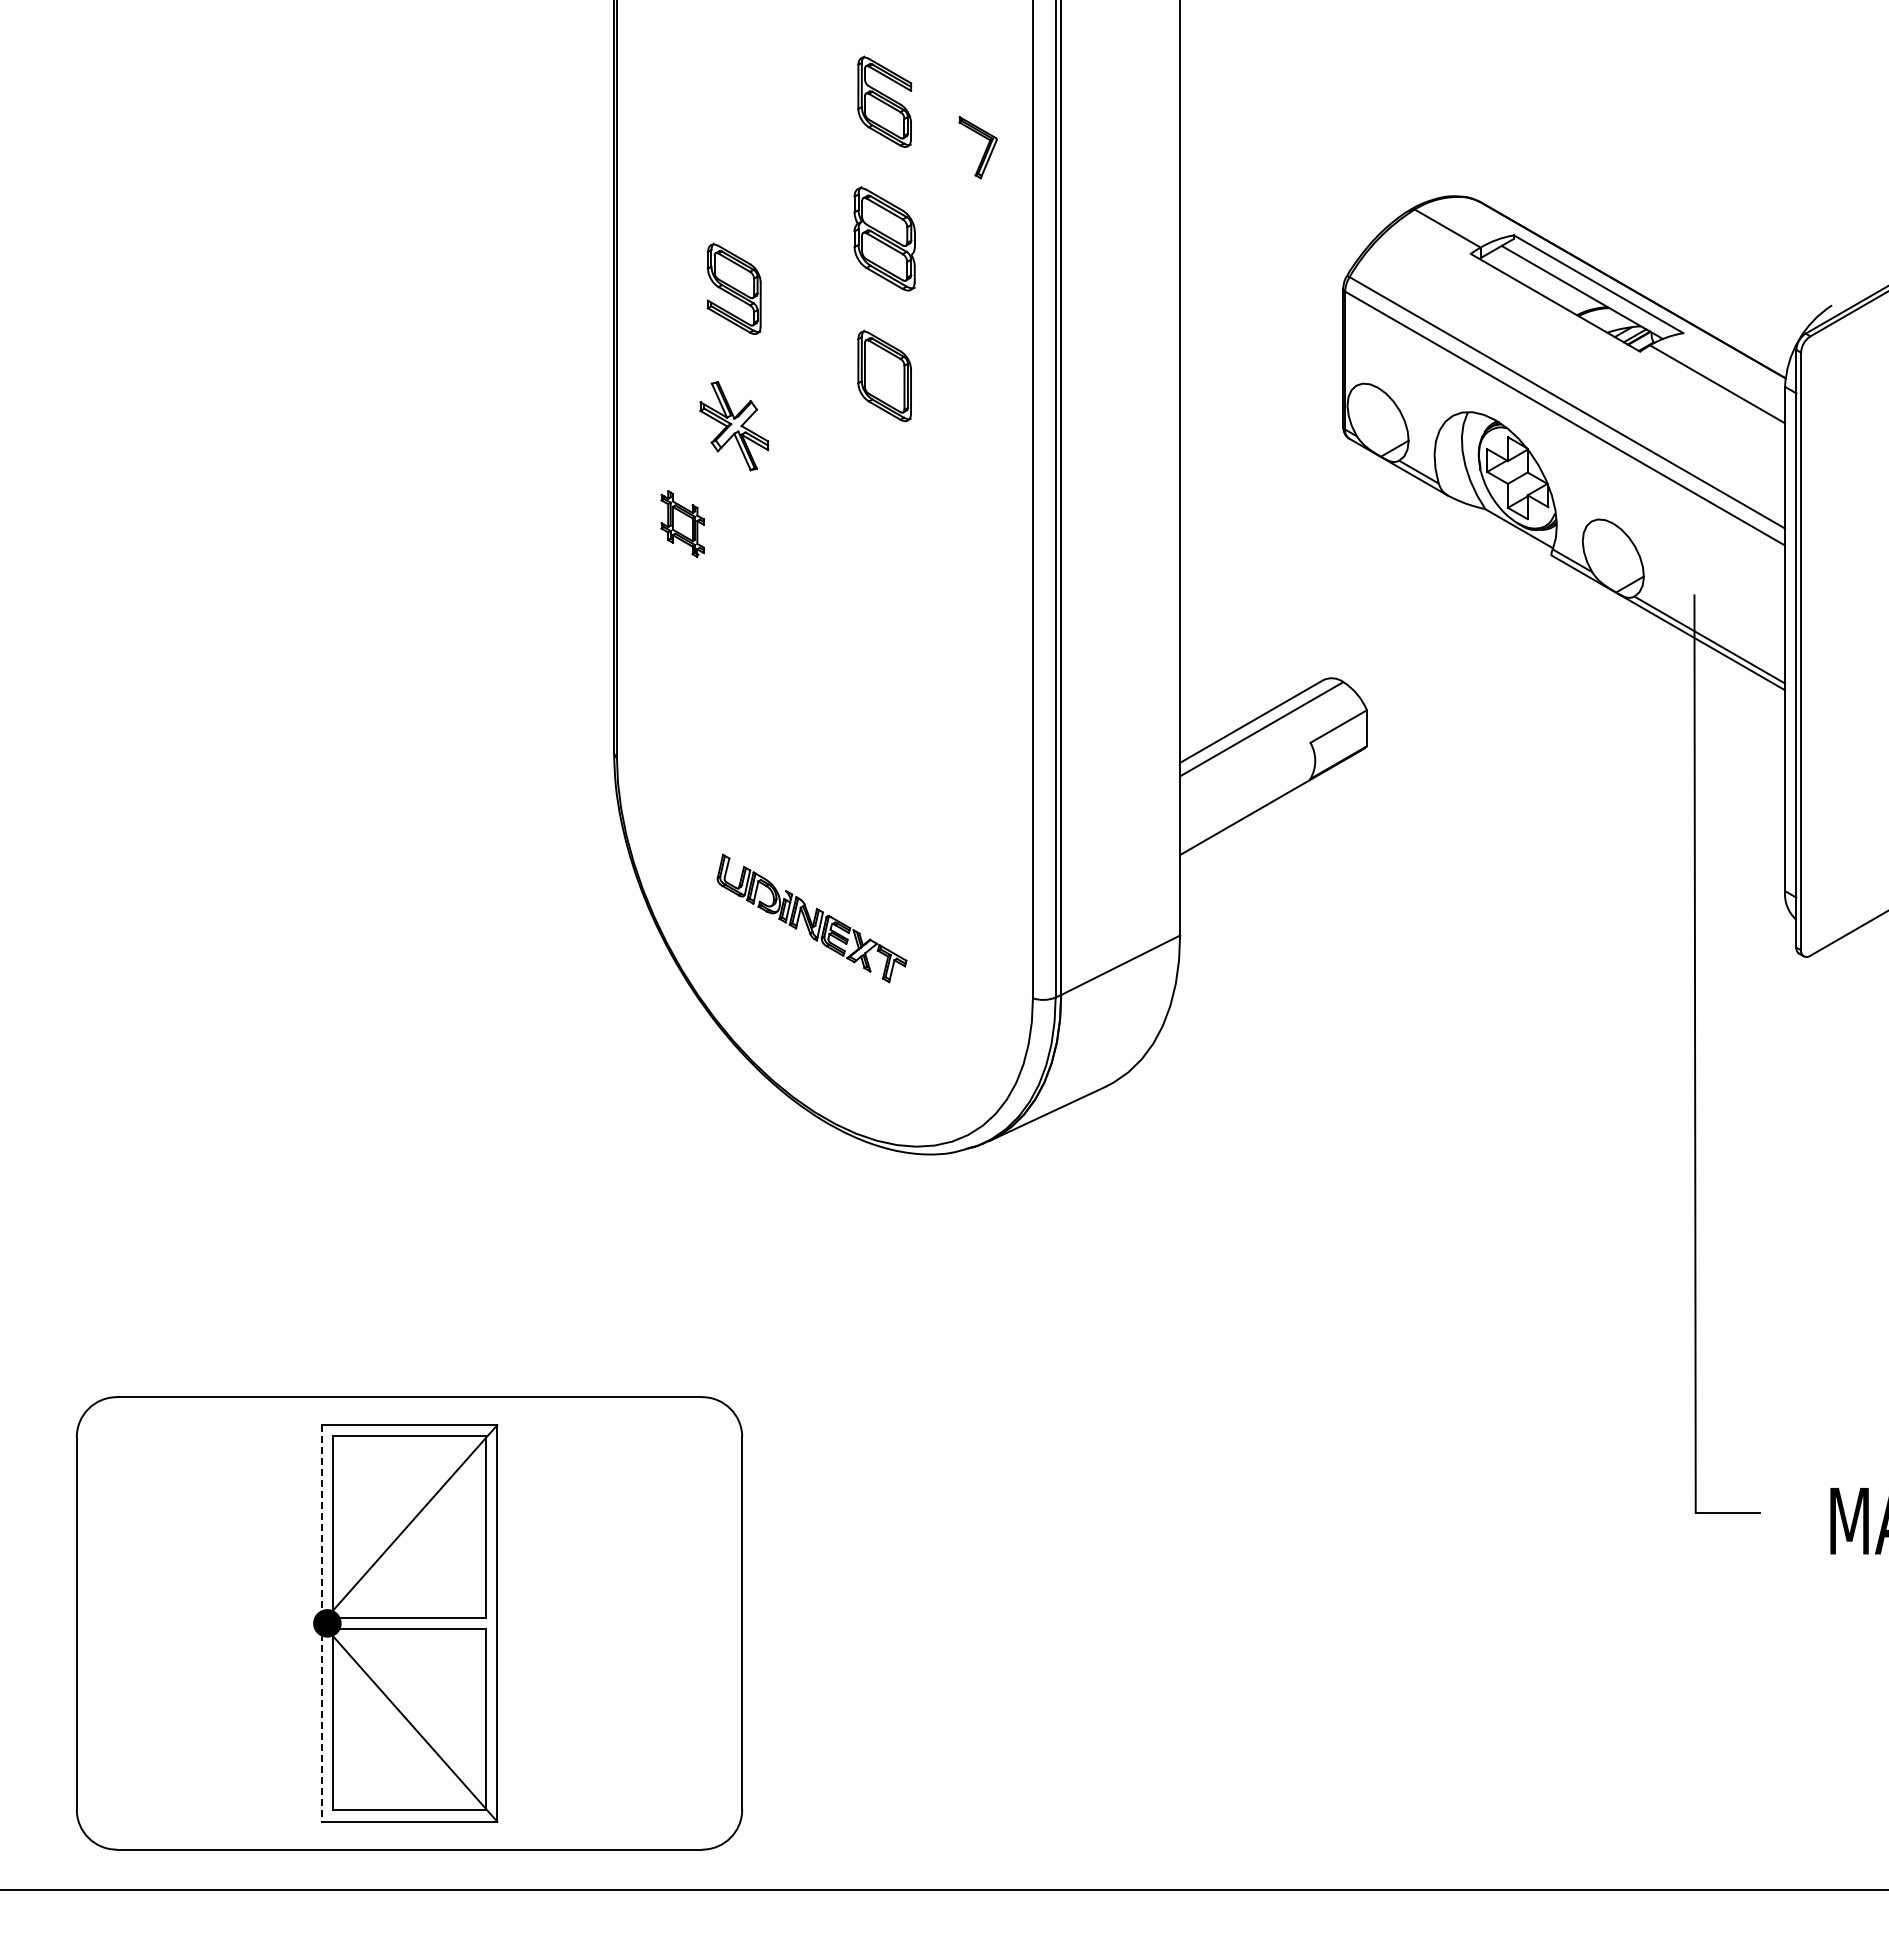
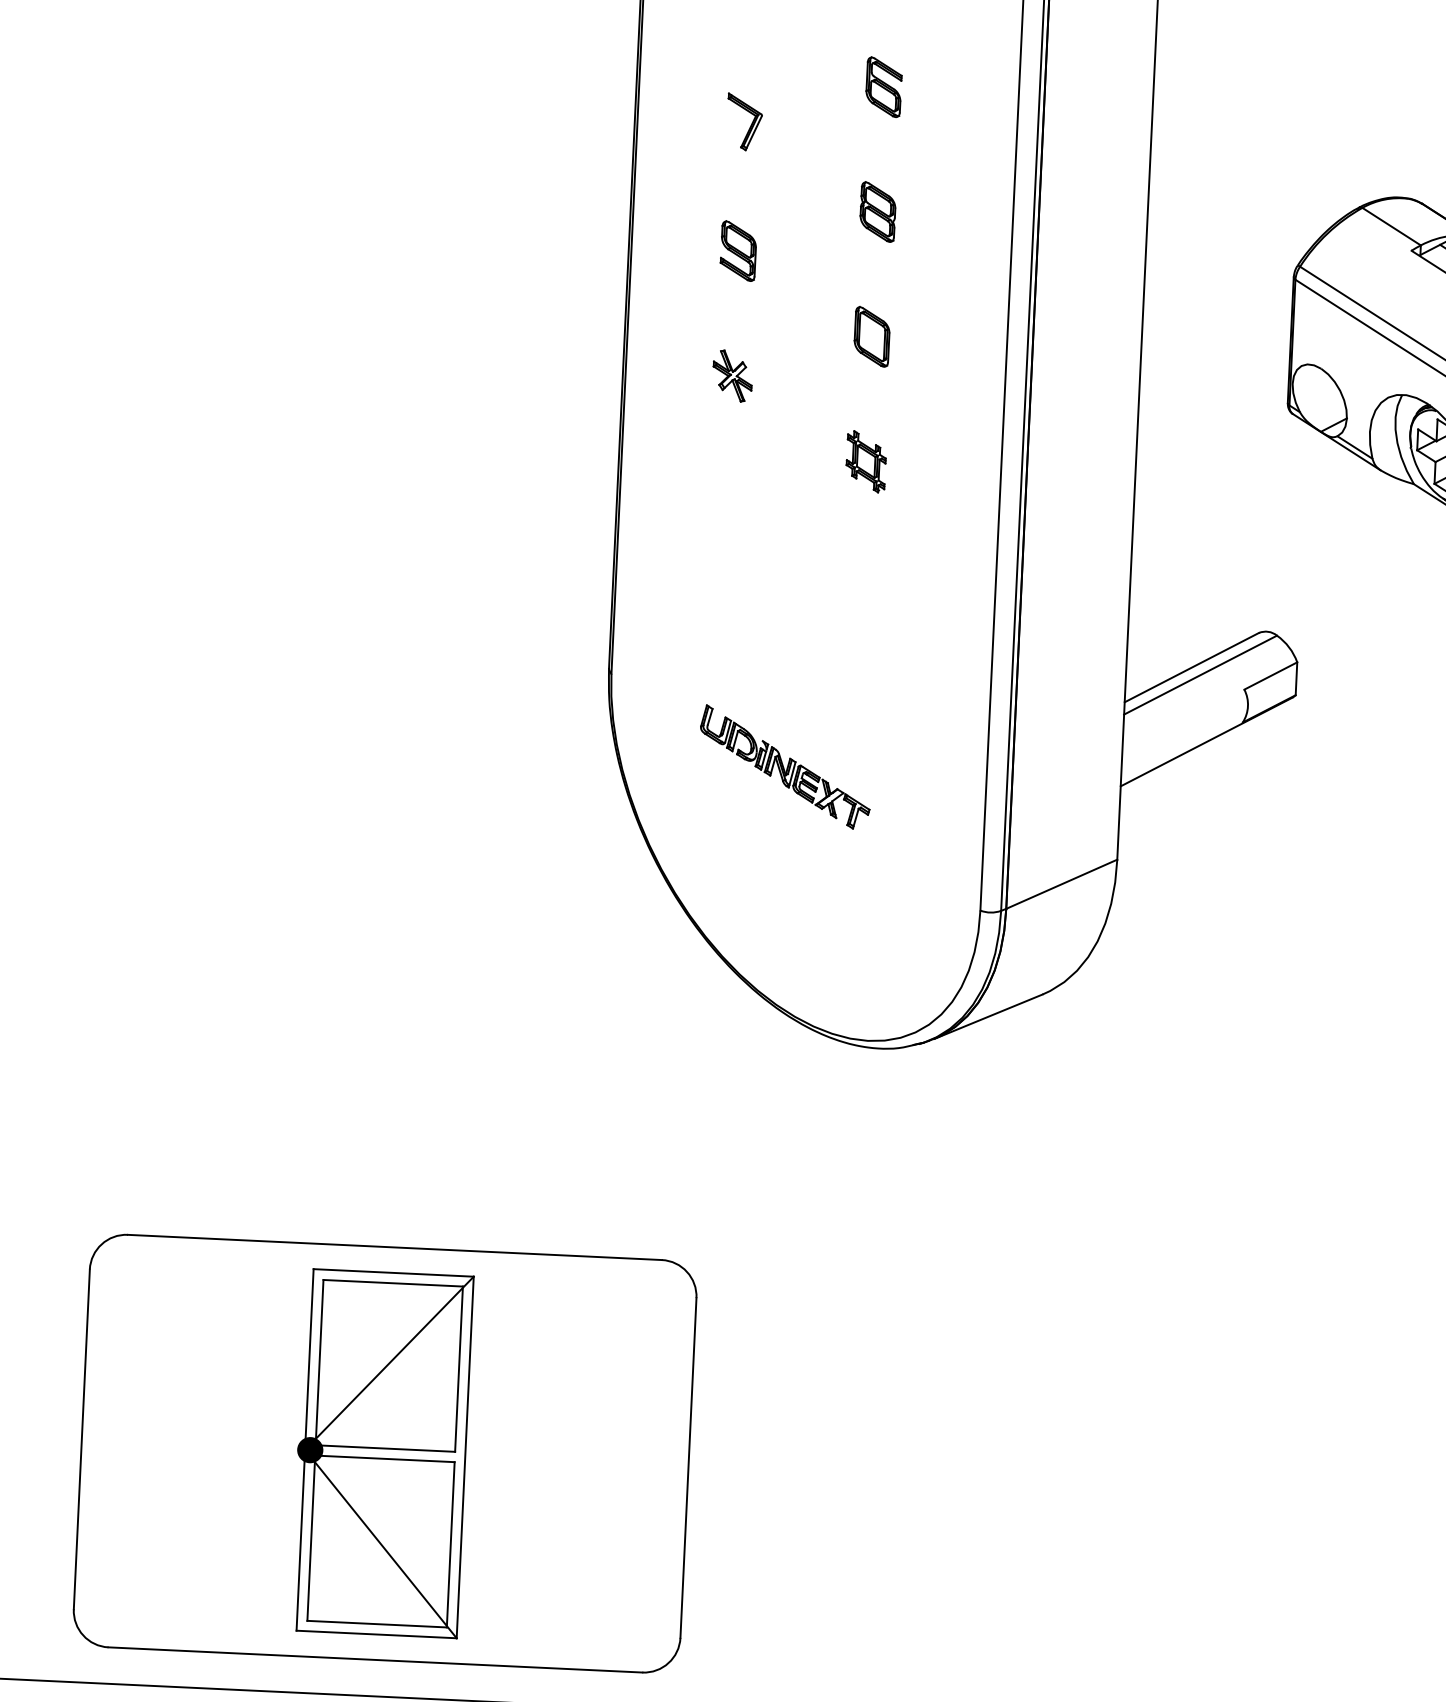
part: (884, 102) -> (883, 87), size x0.71
part: (984, 151) -> (750, 126), moved
part: (884, 238) -> (877, 211), size x0.62
part: (733, 288) -> (737, 250), size x0.71
part: (884, 375) -> (871, 336), size x0.71
part: (733, 425) -> (732, 375), size x0.62
part: (682, 523) -> (865, 461), moved
part: (811, 918) -> (784, 767), moved
line: (321, 1623) -> (304, 1449), dashed -> solid

